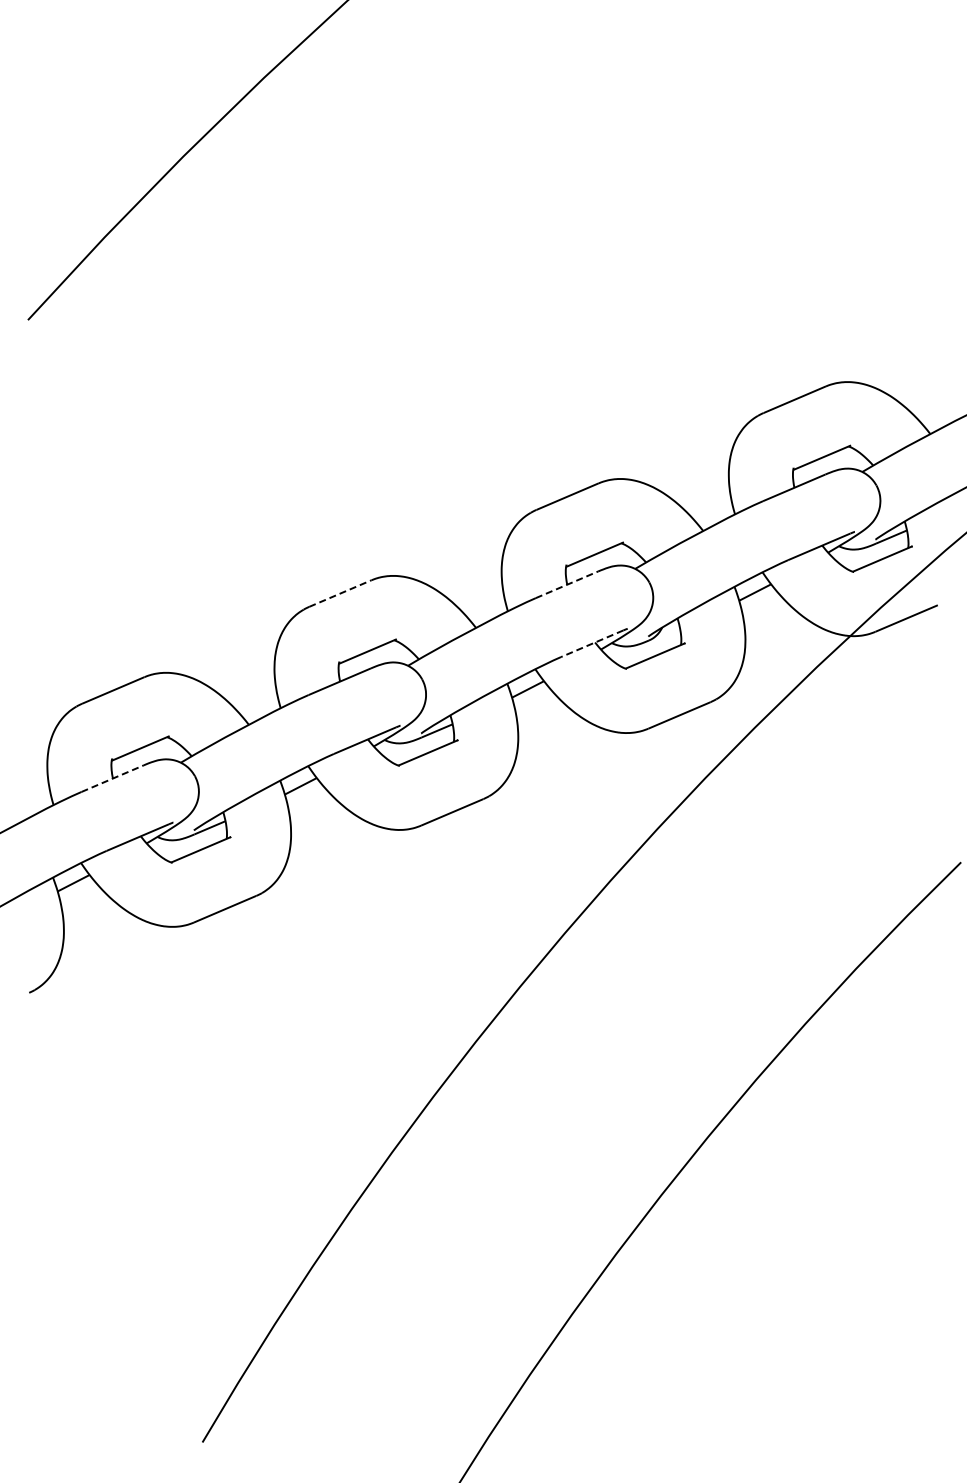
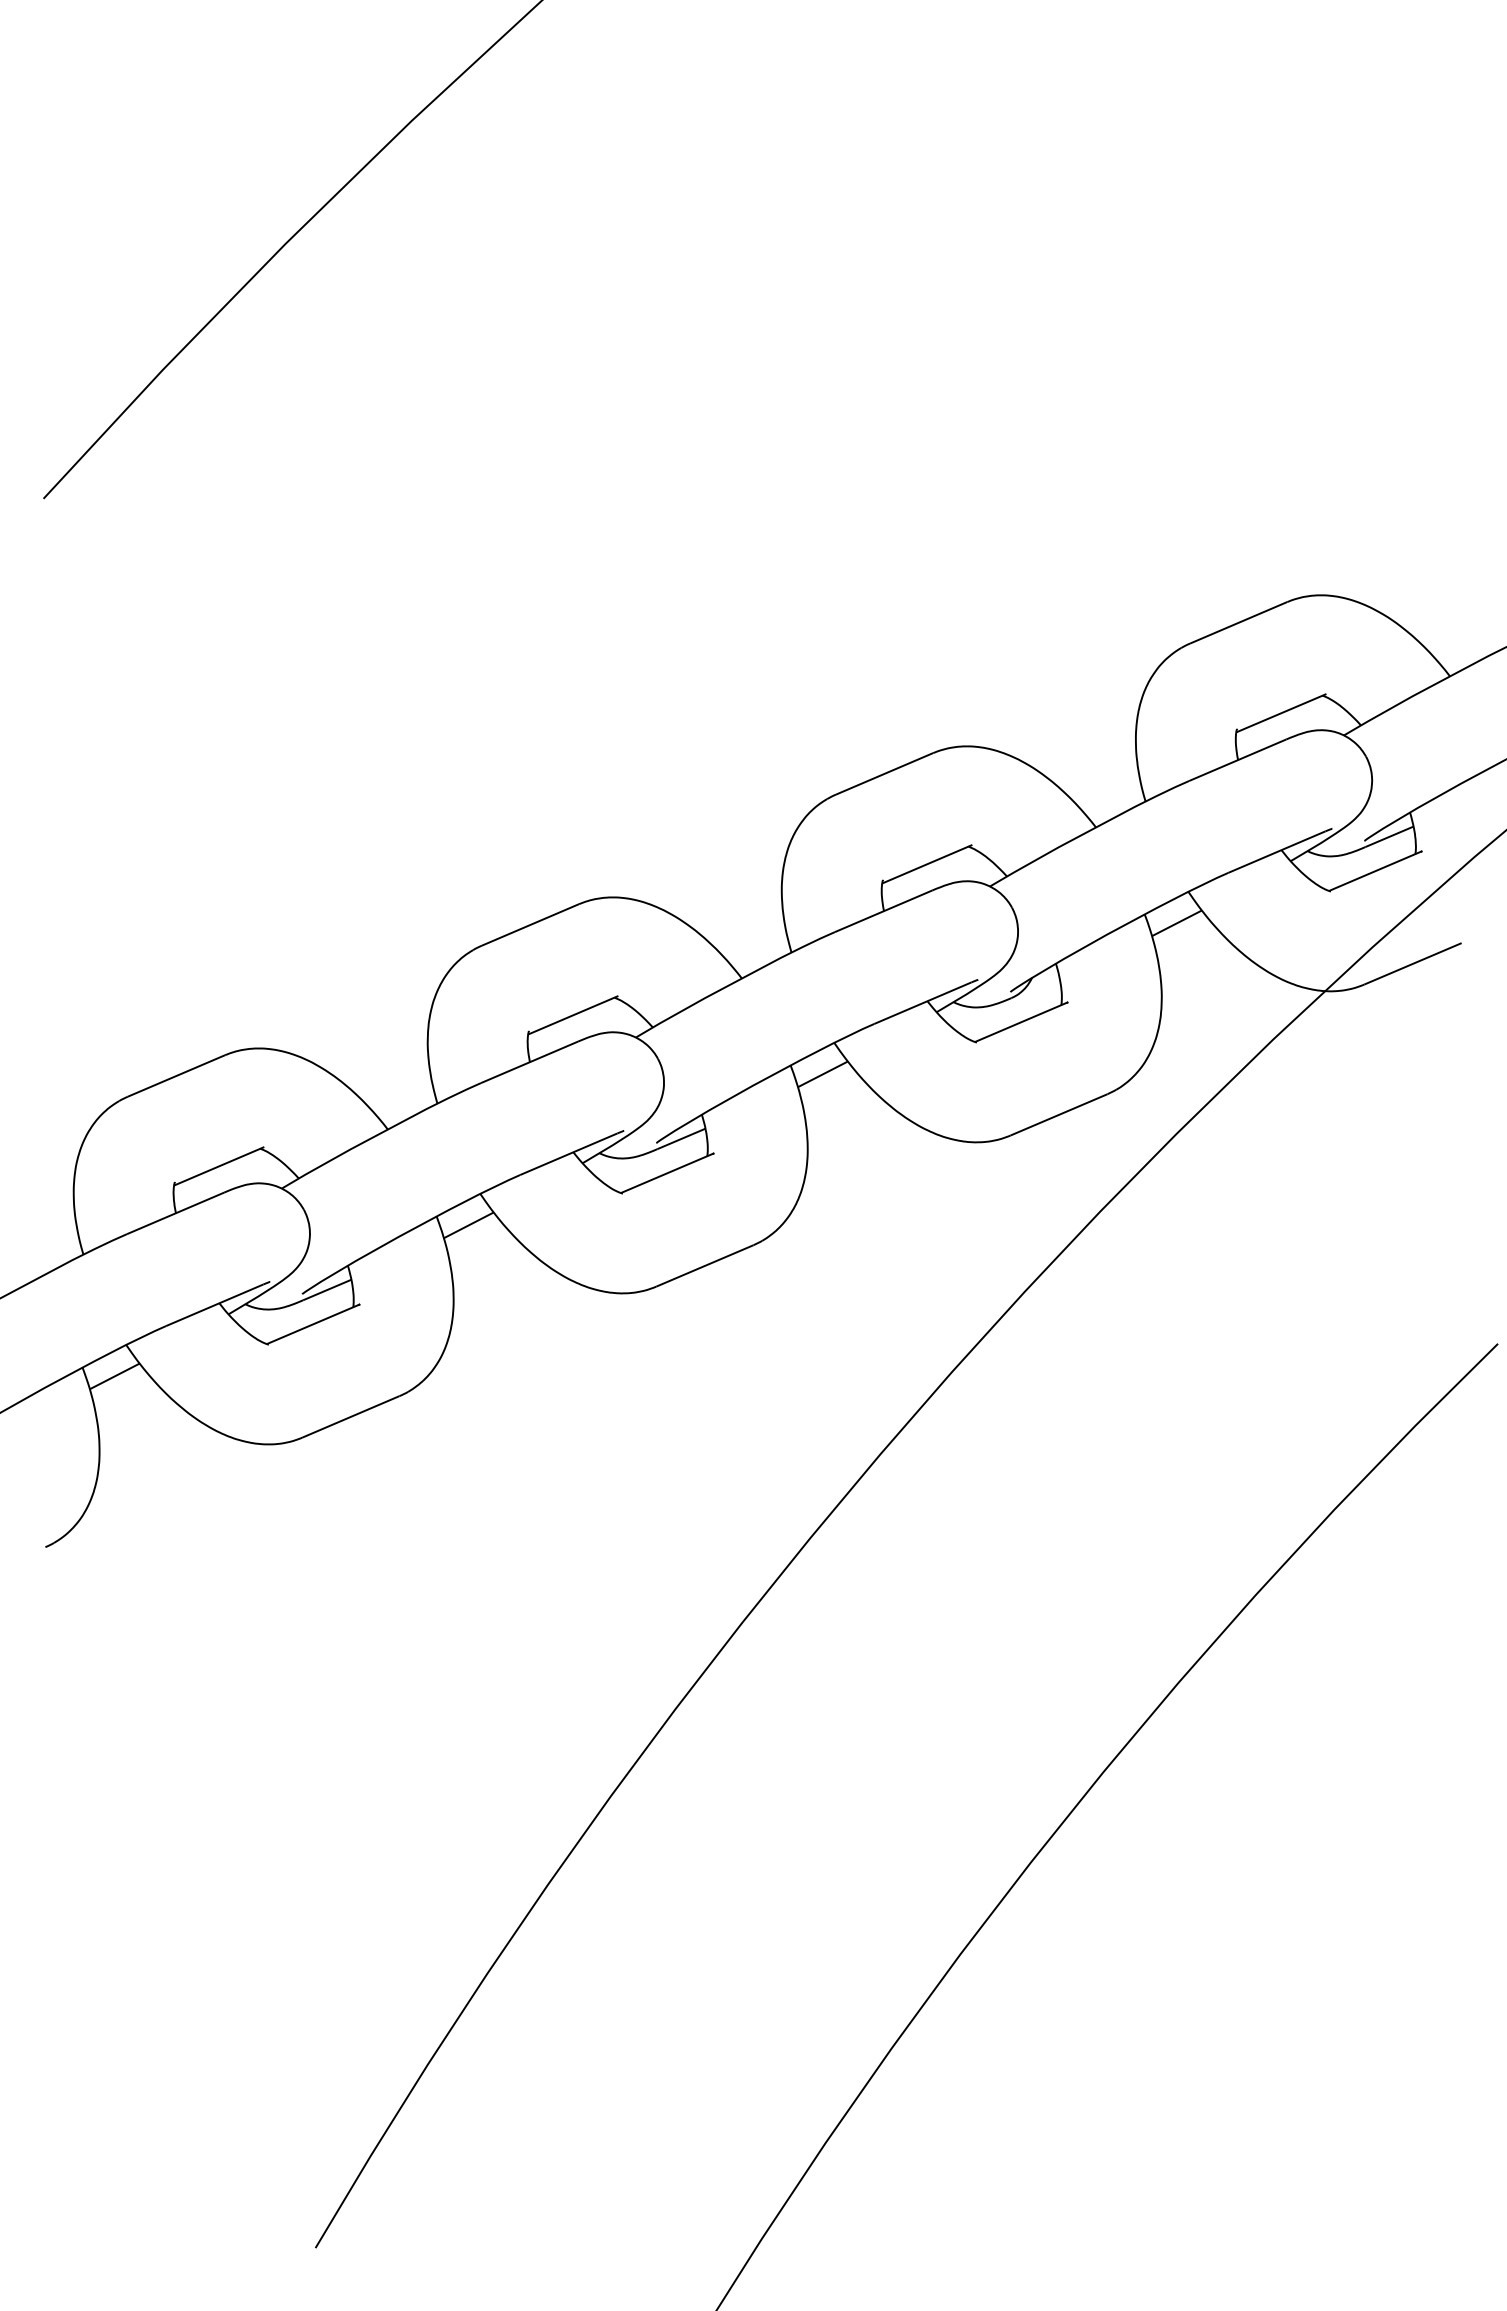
line: (566, 584) -> (882, 910), dashed -> solid
line: (340, 593) -> (530, 924), dashed -> solid
line: (592, 643) -> (923, 1002), dashed -> solid
line: (112, 778) -> (175, 1213), dashed -> solid

